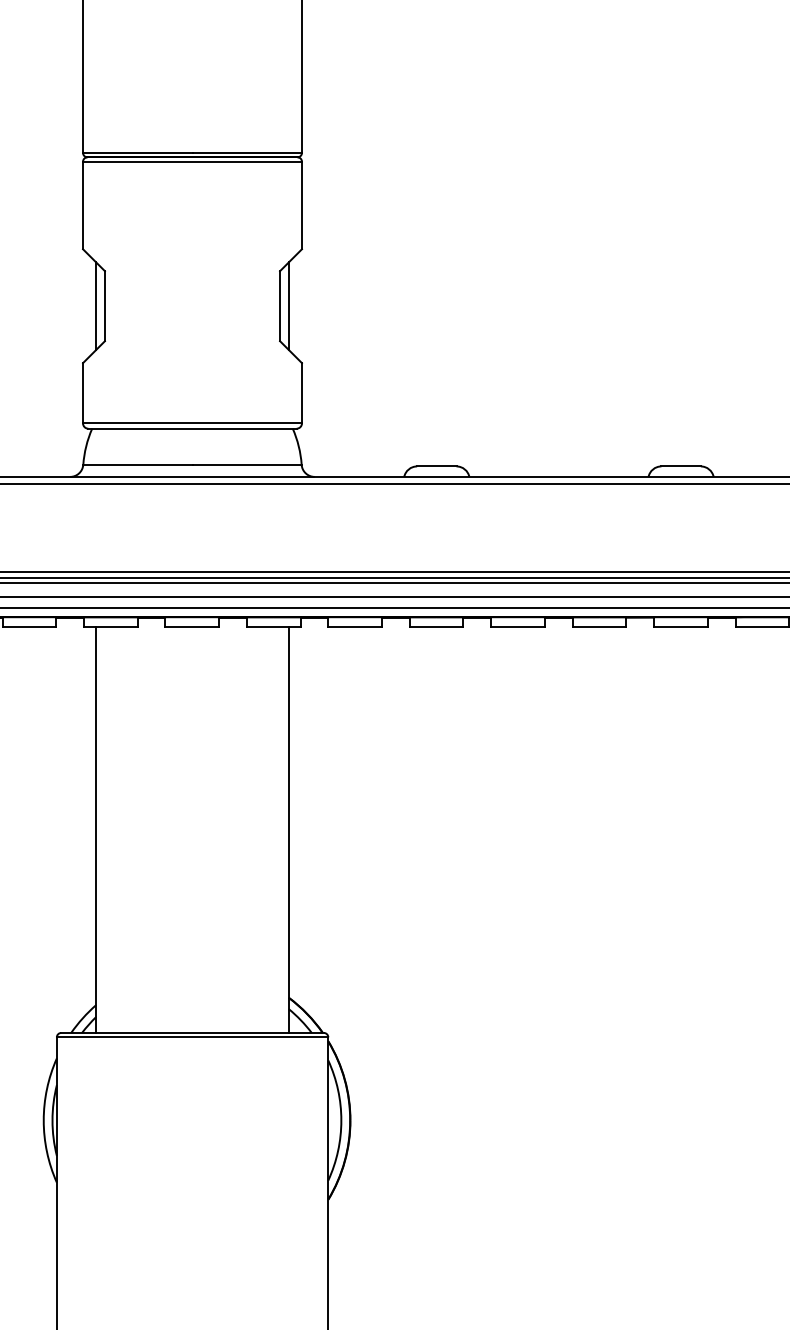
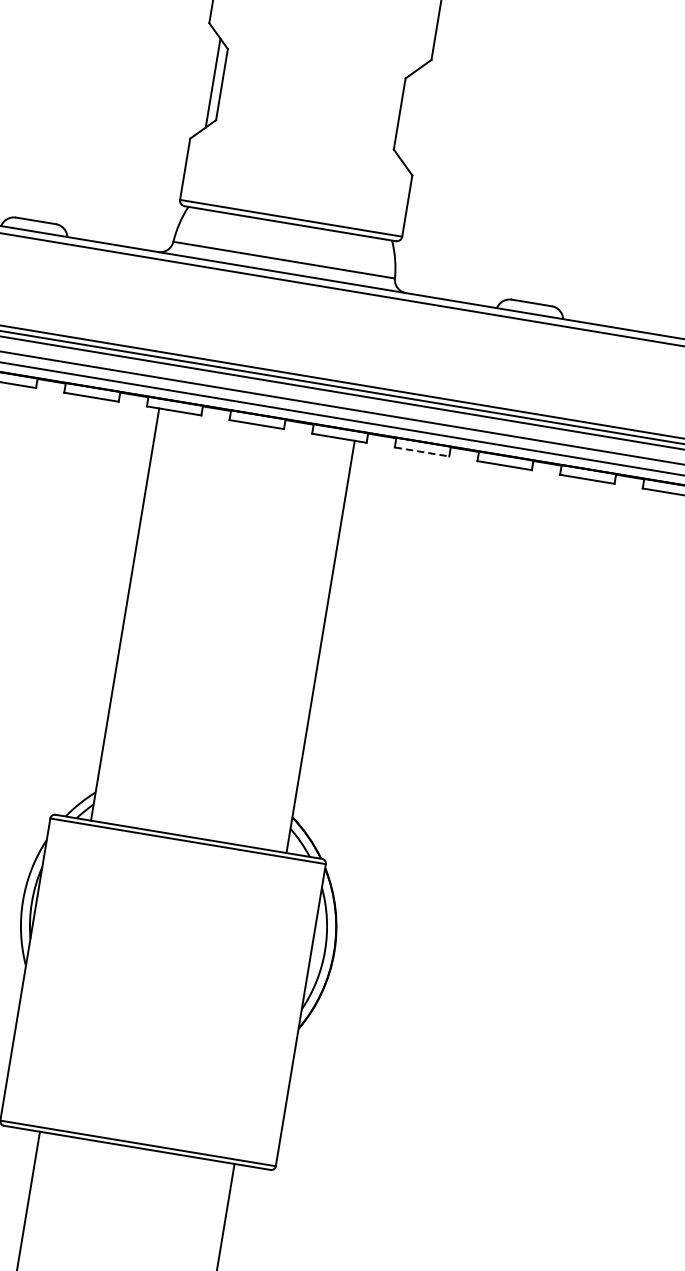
line: (288, 305) -> (408, 114), removed
line: (355, 626) -> (422, 451), solid -> dashed

